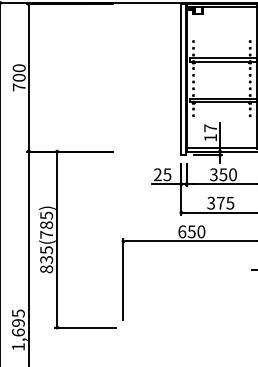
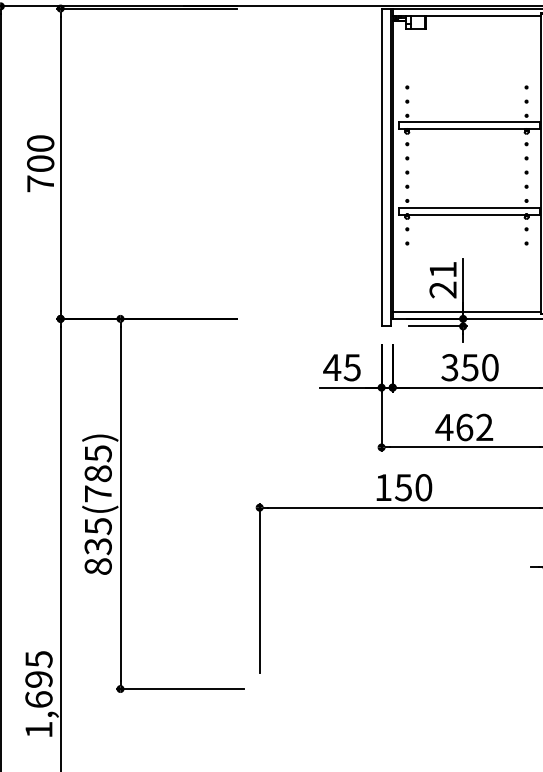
text: (210, 132) -> (442, 278), 17 -> 21
text: (157, 174) -> (331, 367), 25 -> 45
text: (220, 202) -> (463, 425), 375 -> 462
text: (182, 231) -> (384, 486), 650 -> 150

